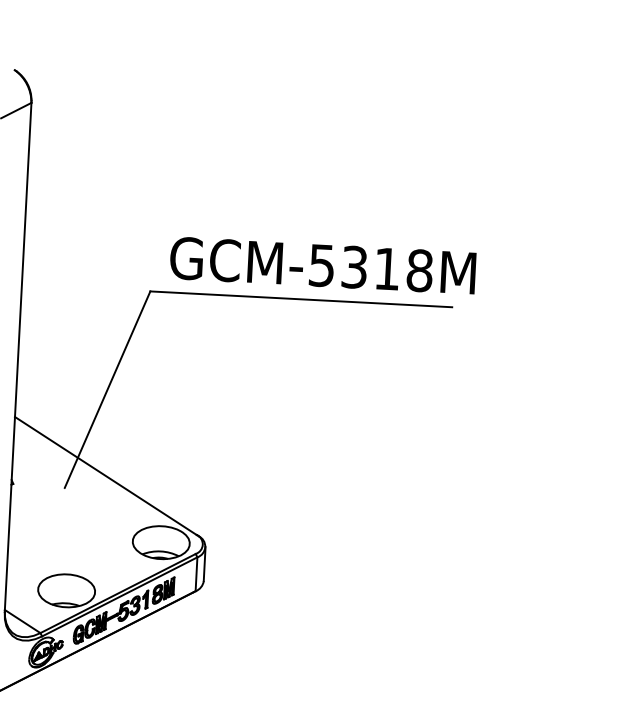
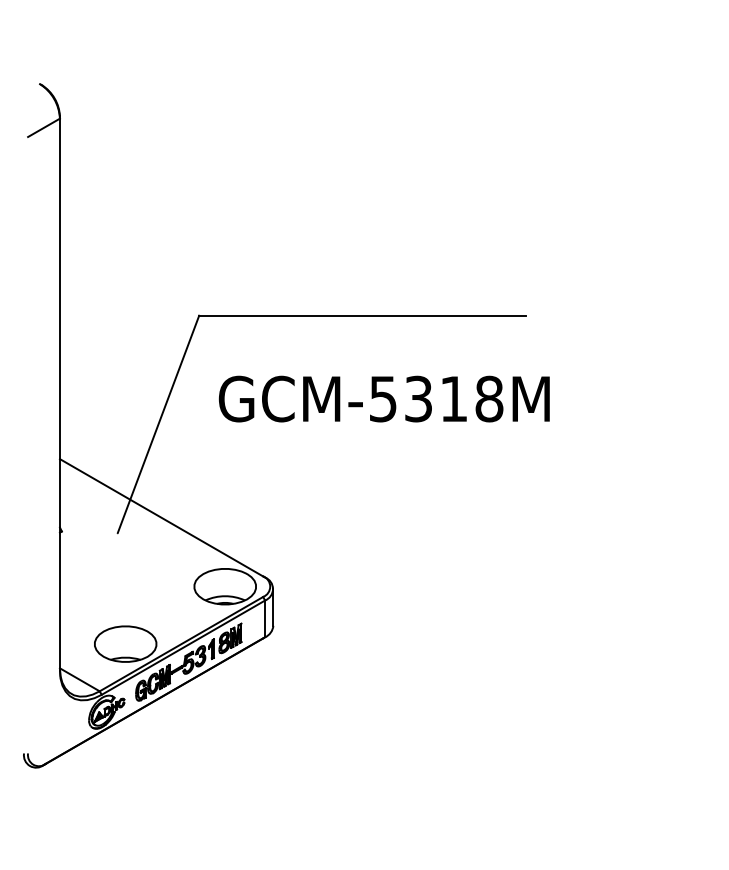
text: (322, 265) -> (383, 398), moved

